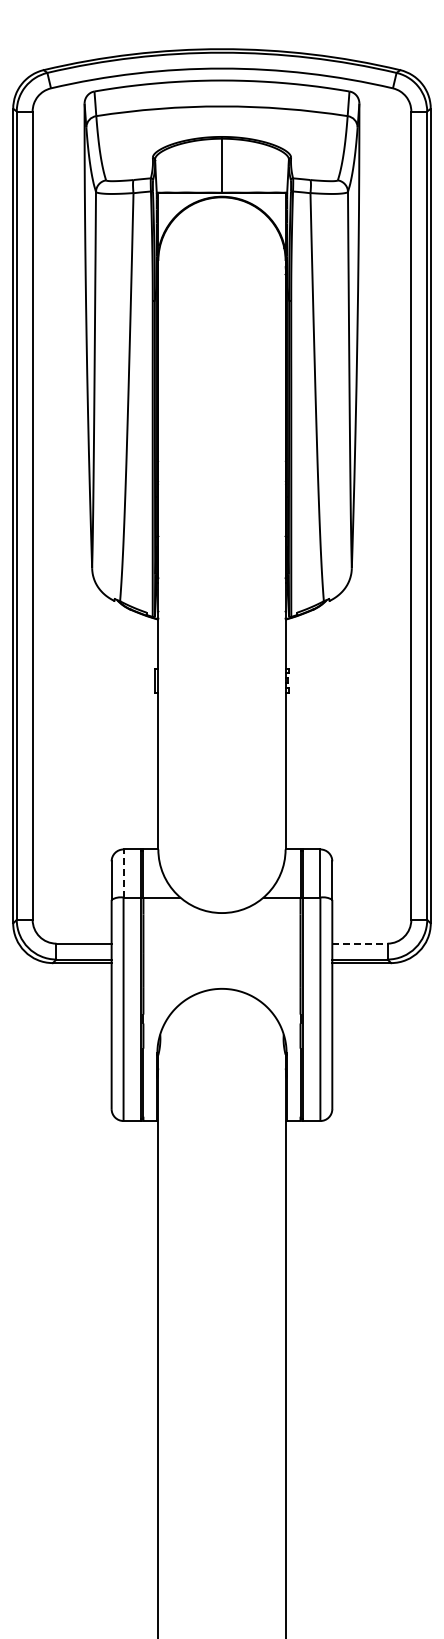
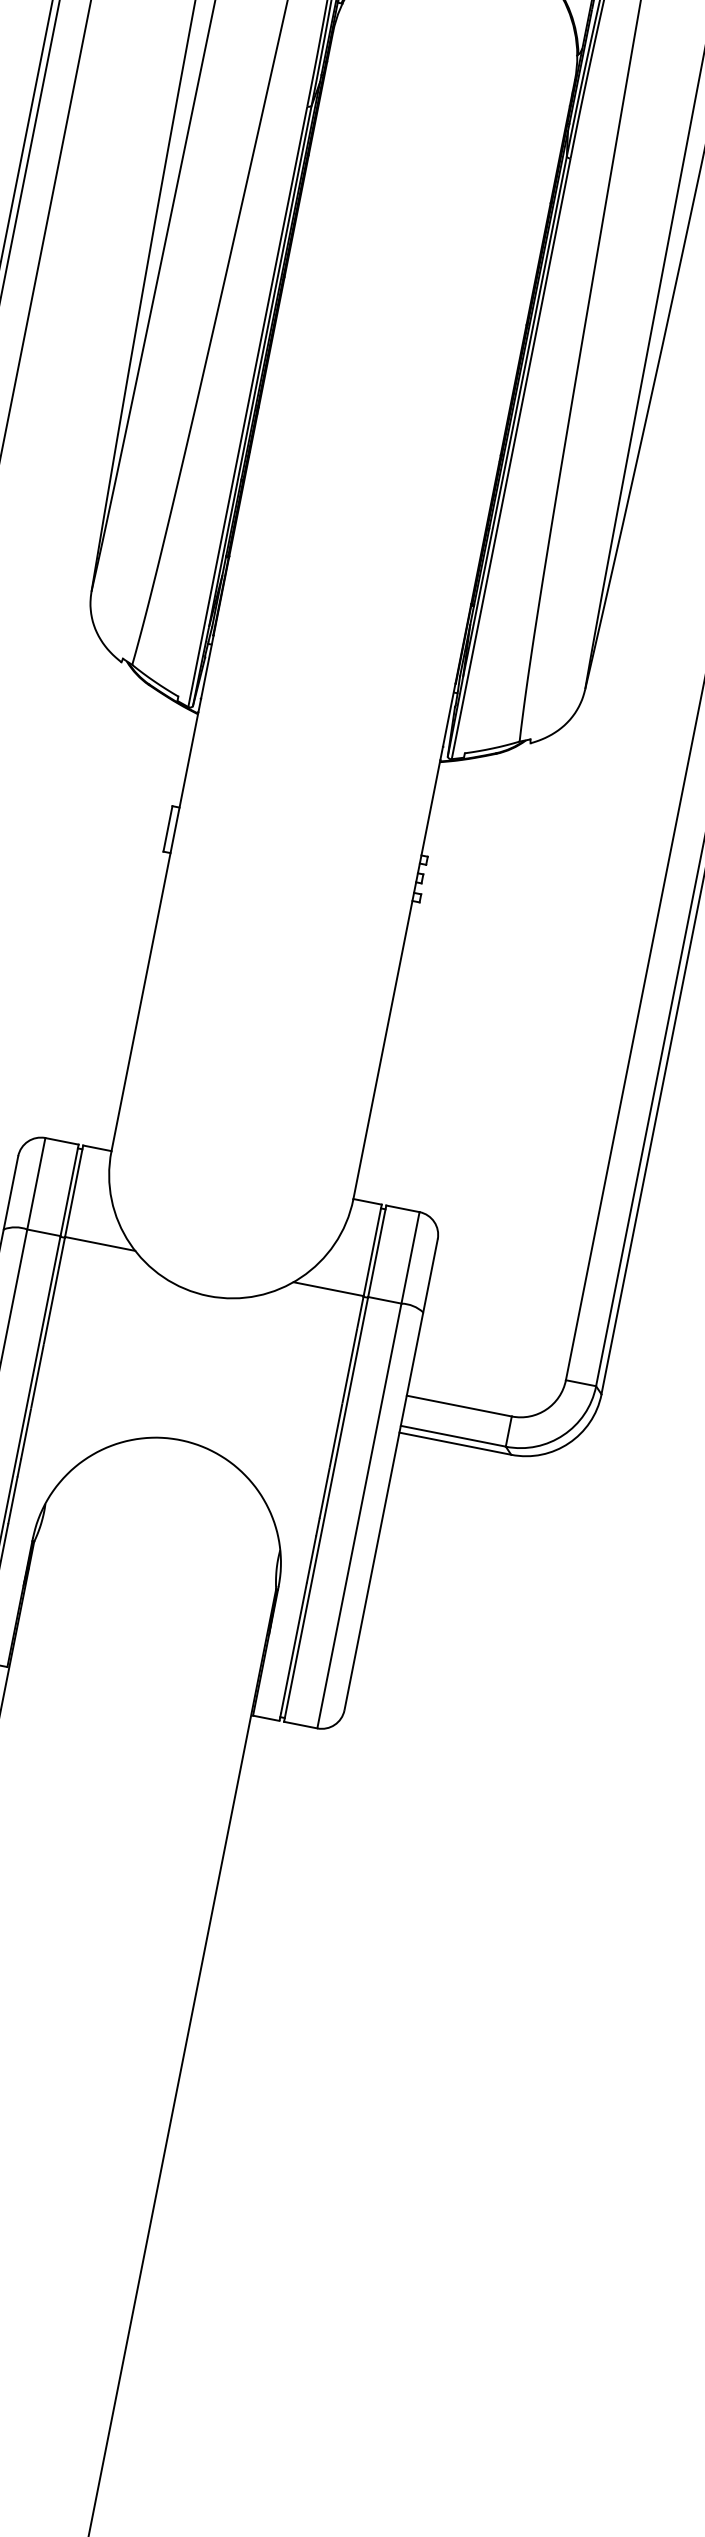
line: (123, 873) -> (36, 1183), dashed -> solid
line: (359, 943) -> (458, 1405), dashed -> solid

